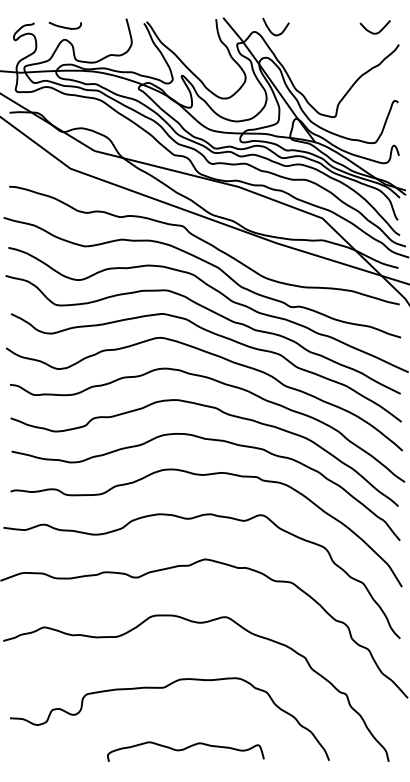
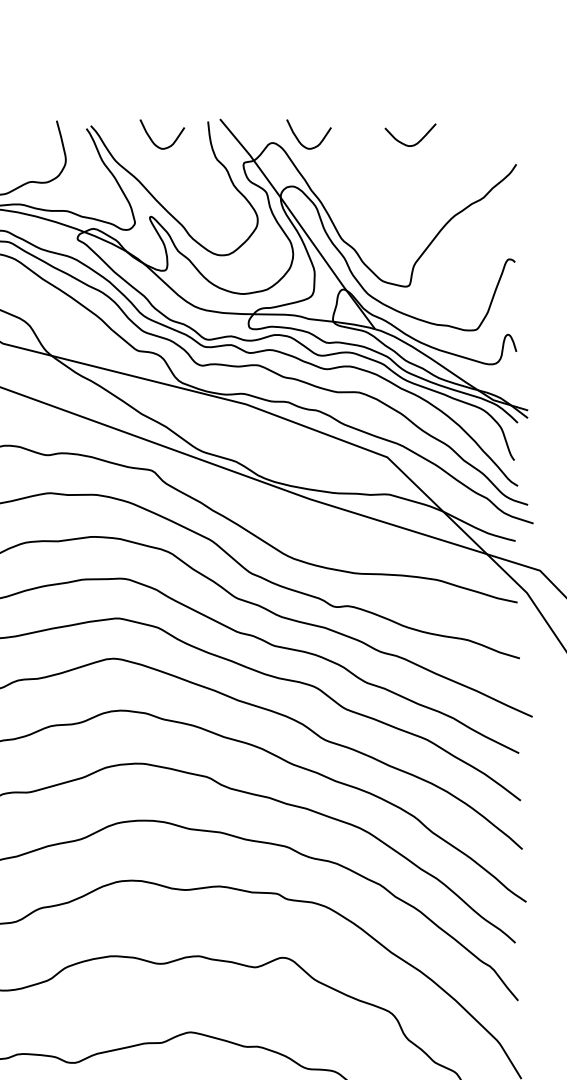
curve: (183, 29) -> (153, 138), added
curve: (371, 31) -> (404, 142), moved

